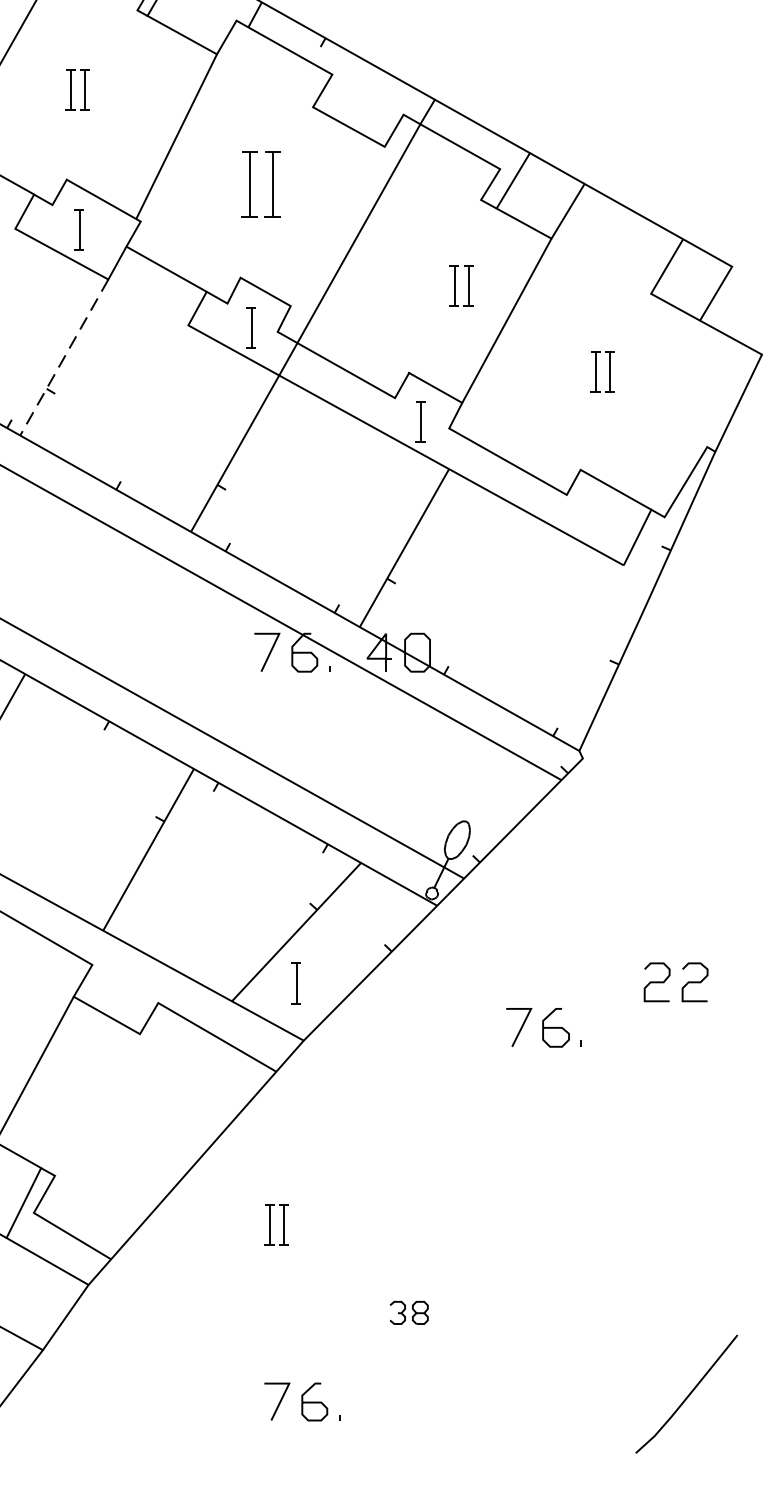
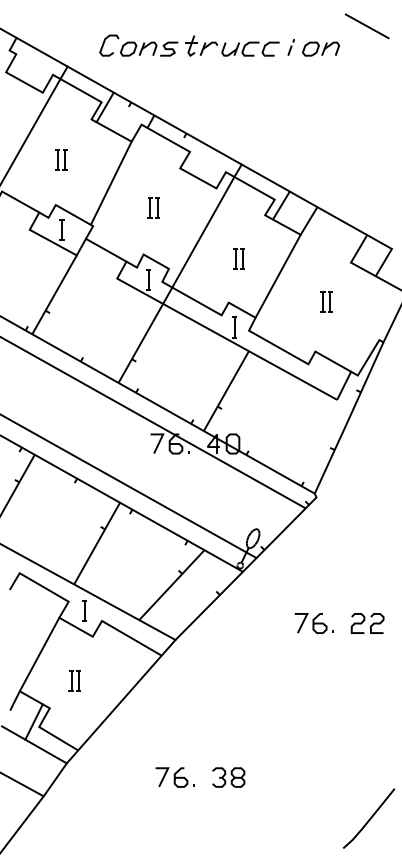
part: (260, 184) -> (153, 207), size x0.62
part: (460, 285) -> (238, 258), moved
line: (62, 360) -> (53, 296), dashed -> solid
part: (295, 982) -> (84, 610), moved
part: (675, 982) -> (367, 623), moved
part: (543, 1027) -> (313, 623), moved
part: (276, 1223) -> (74, 680), moved
part: (408, 1312) -> (228, 777), size x1.67
part: (301, 1401) -> (174, 777), moved

